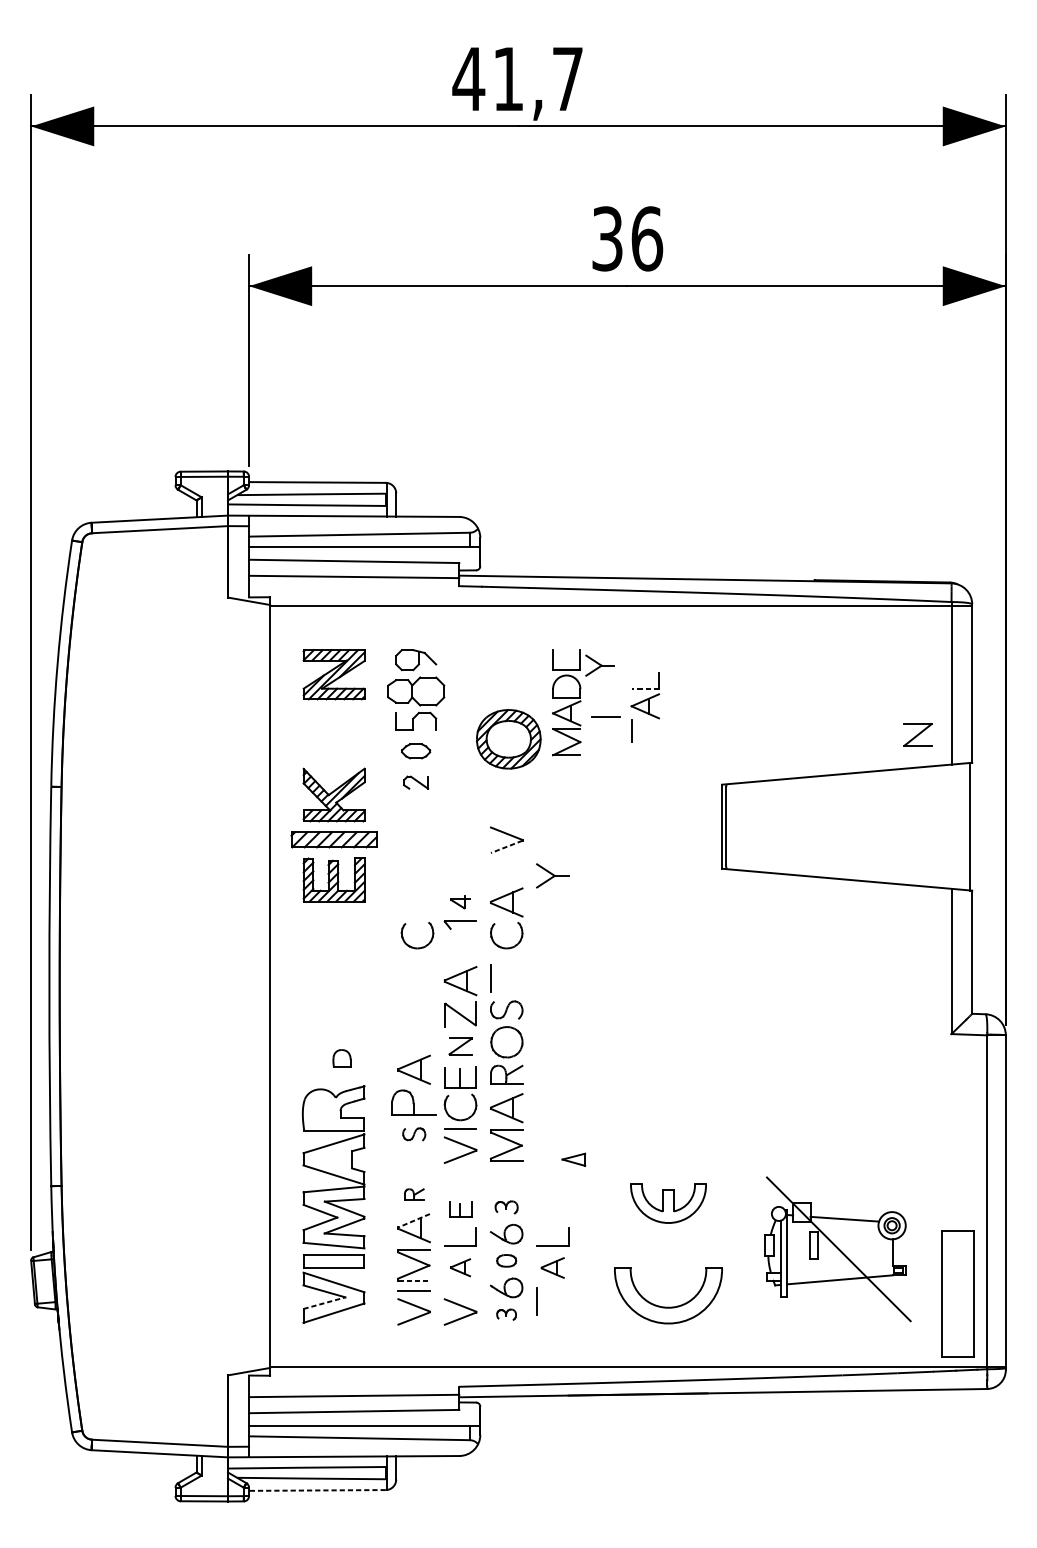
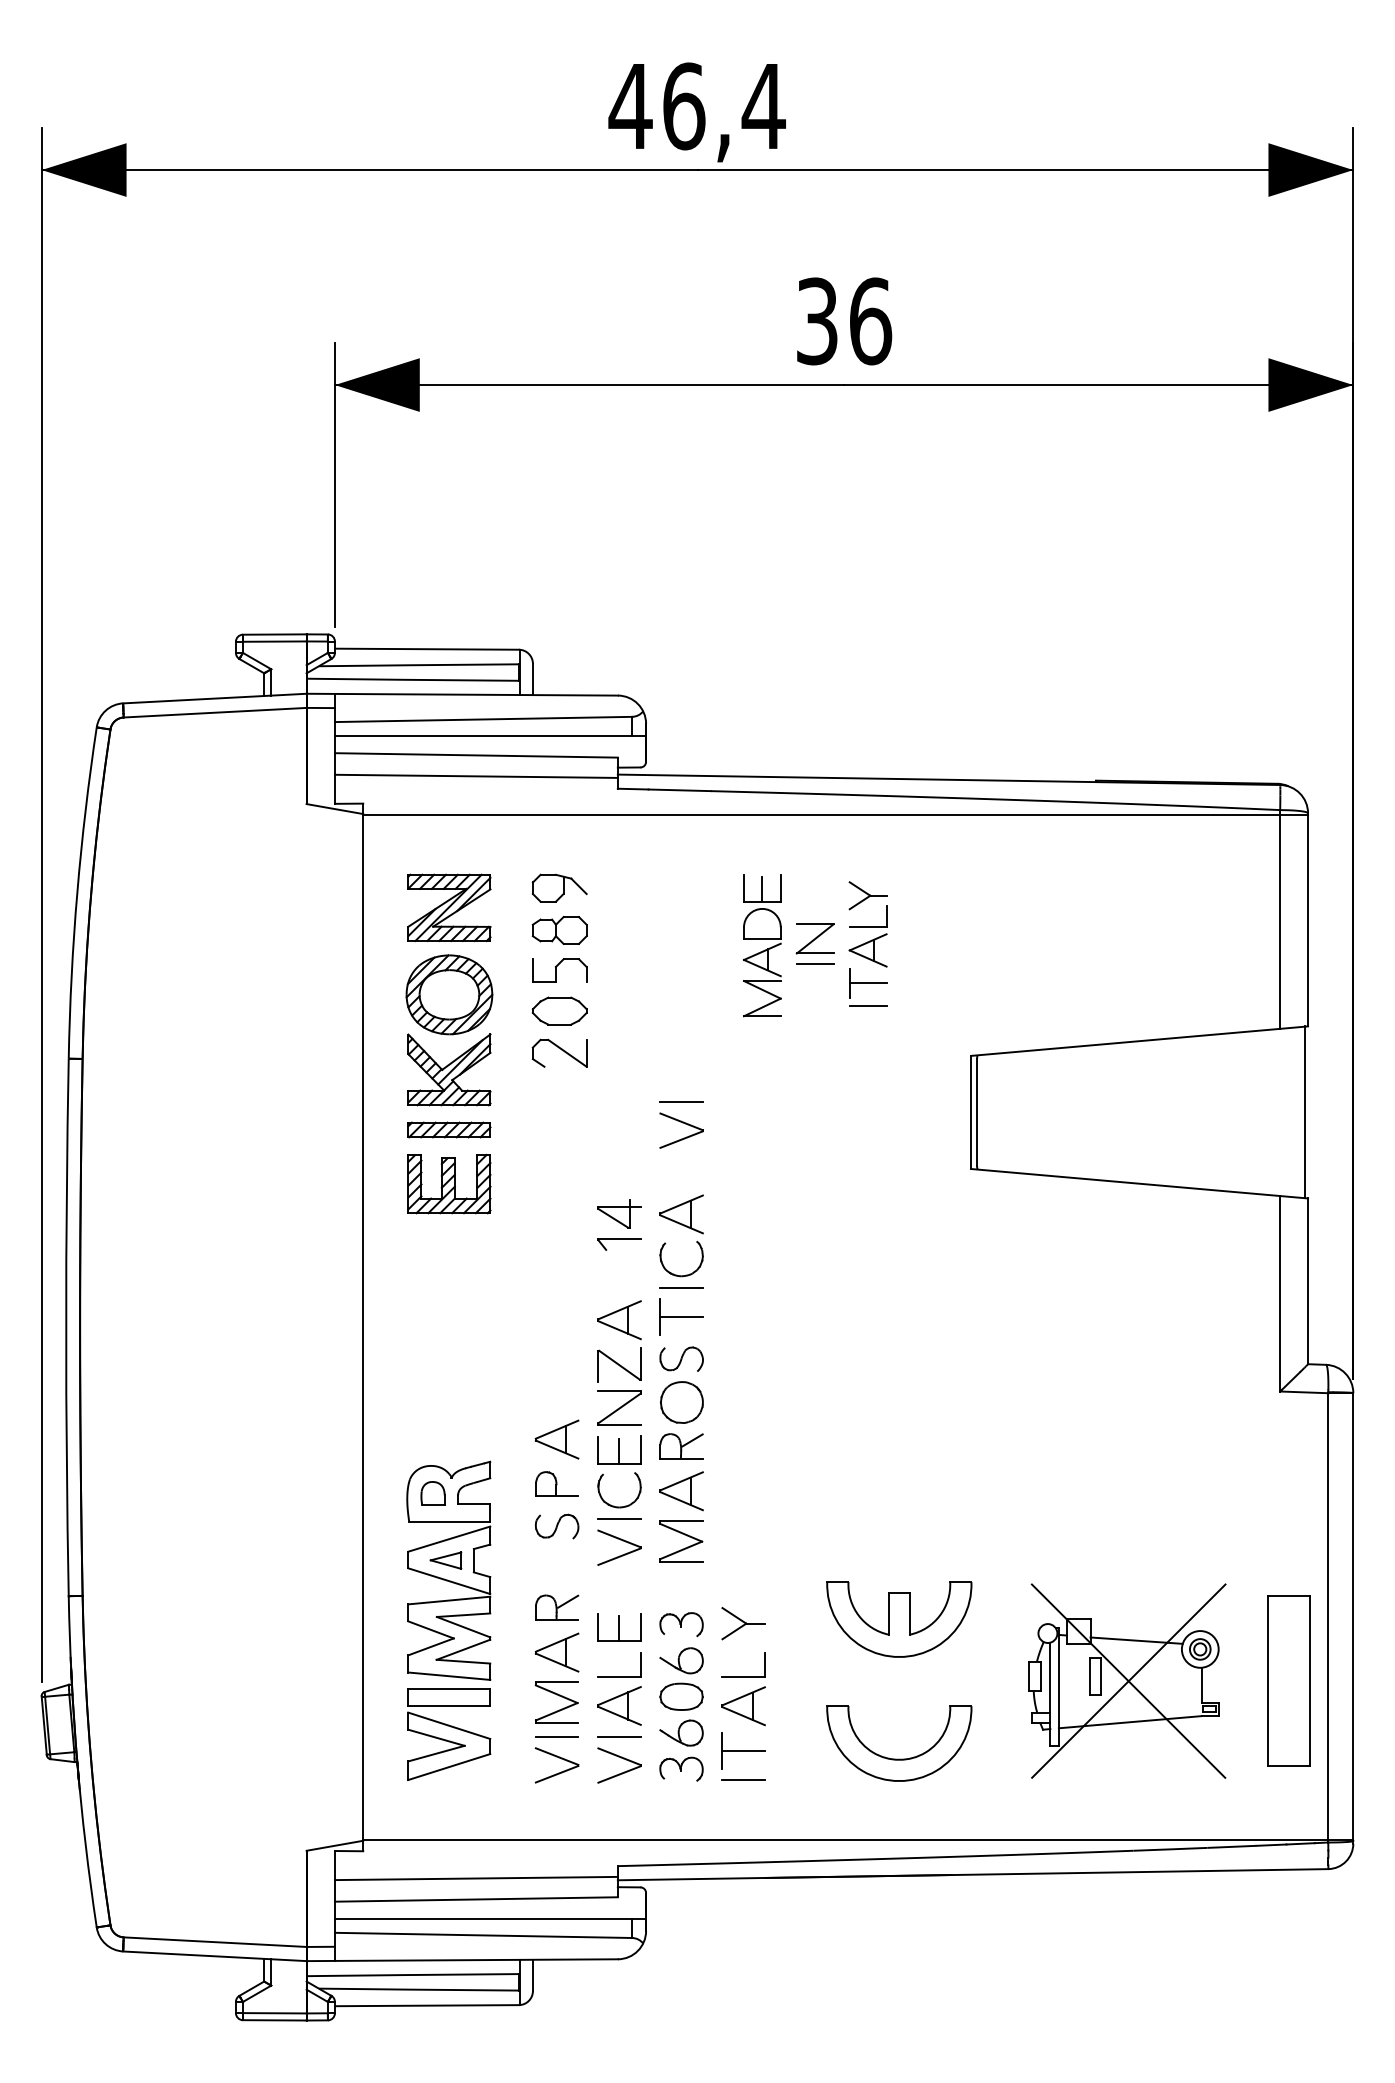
text: (538, 79) -> (724, 106), 41,7 -> 46,4
line: (566, 660) -> (762, 888), added
part: (599, 665) -> (867, 895), moved
line: (644, 689) -> (867, 927), dashed -> solid
part: (415, 691) -> (559, 930), size x0.71
line: (644, 730) -> (867, 983), added
part: (917, 734) -> (814, 938), moved
part: (508, 739) -> (449, 994), moved
line: (644, 747) -> (867, 1006), added
part: (415, 750) -> (559, 1010), size x1.43
part: (415, 782) -> (559, 1052), size x1.67
line: (506, 818) -> (681, 1101), added
part: (334, 839) -> (449, 1129), size x0.71
line: (506, 846) -> (681, 1139), dashed -> solid
part: (552, 875) -> (743, 1623), moved
part: (460, 901) -> (619, 1213), size x1.67
part: (414, 947) -> (557, 1274), removed
line: (506, 956) -> (681, 1287), added
line: (506, 978) -> (681, 1316), added
part: (460, 1045) -> (619, 1407), size x1.43
part: (341, 1058) -> (432, 1493), moved
part: (413, 1102) -> (556, 1483), size x0.71
part: (414, 1134) -> (557, 1526), size x1.43
part: (573, 1159) -> (445, 1560), moved
part: (414, 1194) -> (557, 1607), size x1.67
part: (668, 1203) -> (899, 1619), size x1.43
part: (506, 1207) -> (681, 1624), size x1.43
part: (460, 1209) -> (619, 1627), size x1.43
line: (413, 1220) -> (556, 1642), dashed -> solid
line: (838, 1248) -> (1128, 1680), added
part: (506, 1260) -> (681, 1696), size x1.67
part: (460, 1267) -> (619, 1705), size x1.67
part: (552, 1268) -> (743, 1706), size x1.43
line: (414, 1280) -> (557, 1723), dashed -> solid
line: (460, 1290) -> (619, 1736), added
part: (957, 1293) -> (1288, 1680), moved
line: (552, 1301) -> (743, 1751), added
line: (324, 1303) -> (436, 1753), dashed -> solid
part: (506, 1314) -> (681, 1768), size x1.67
line: (552, 1323) -> (743, 1780), added
line: (317, 1490) -> (426, 2005), dashed -> solid

